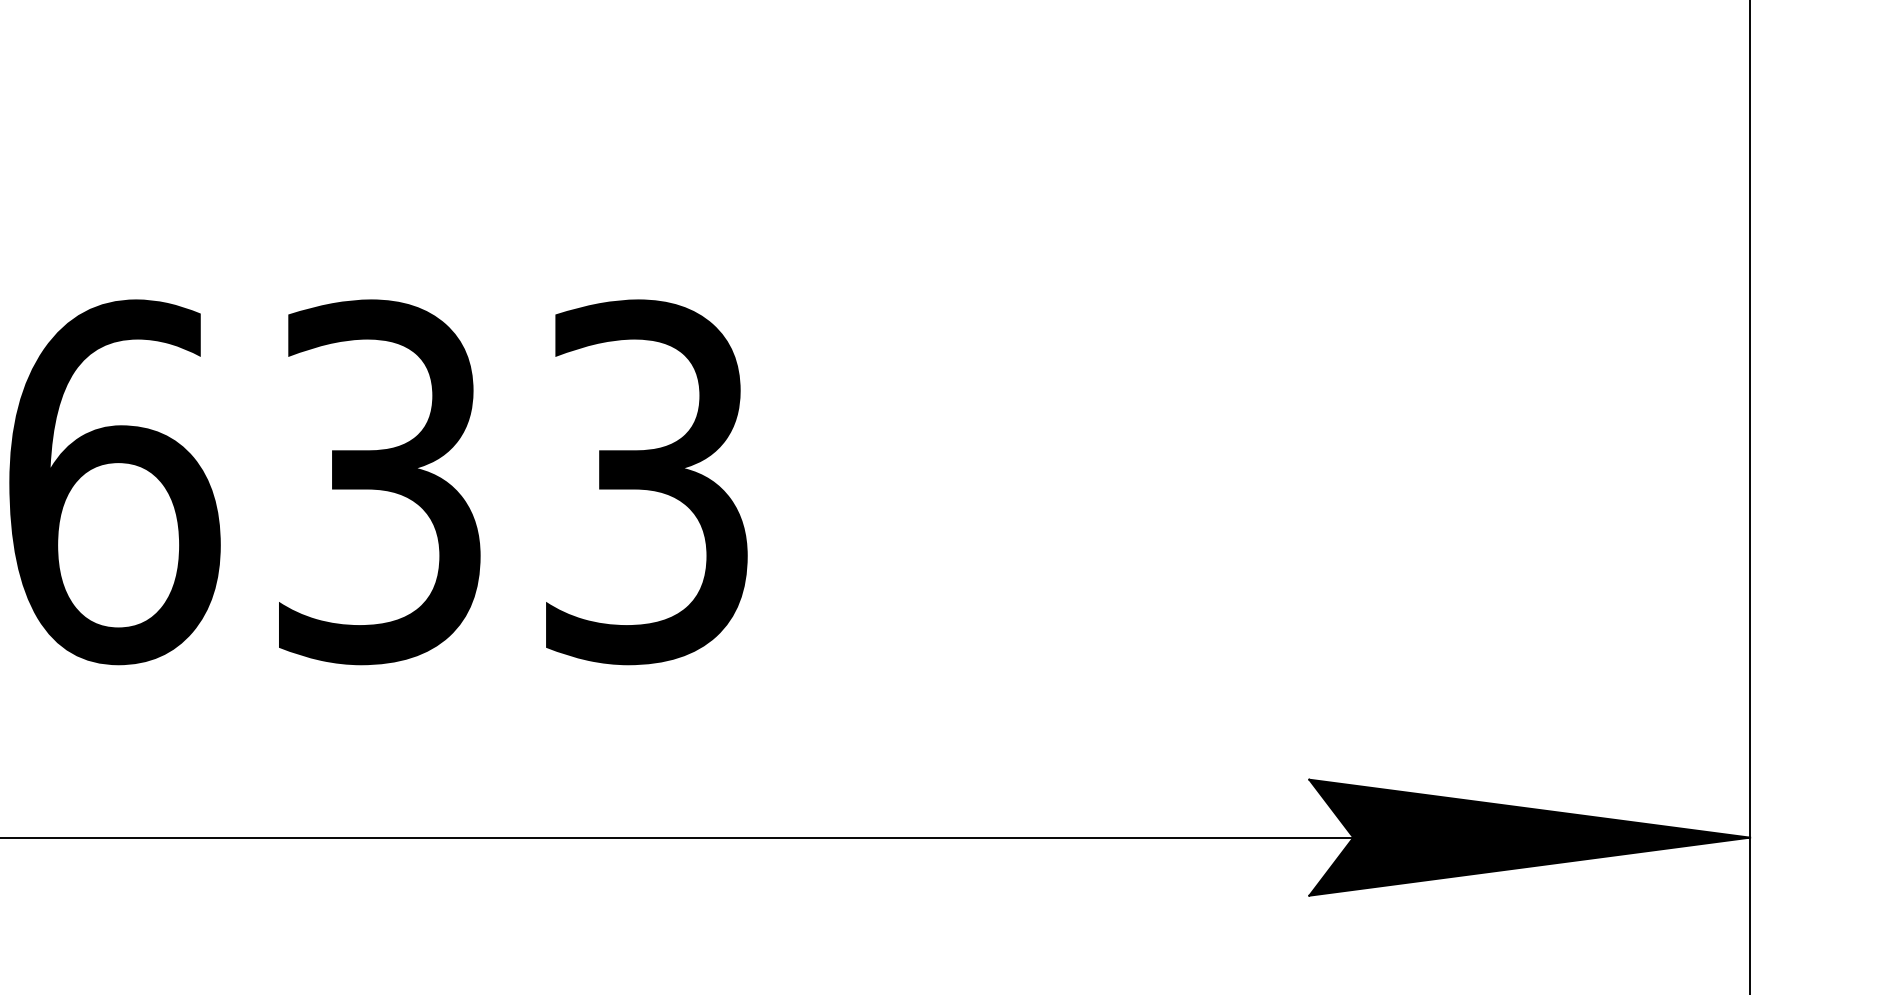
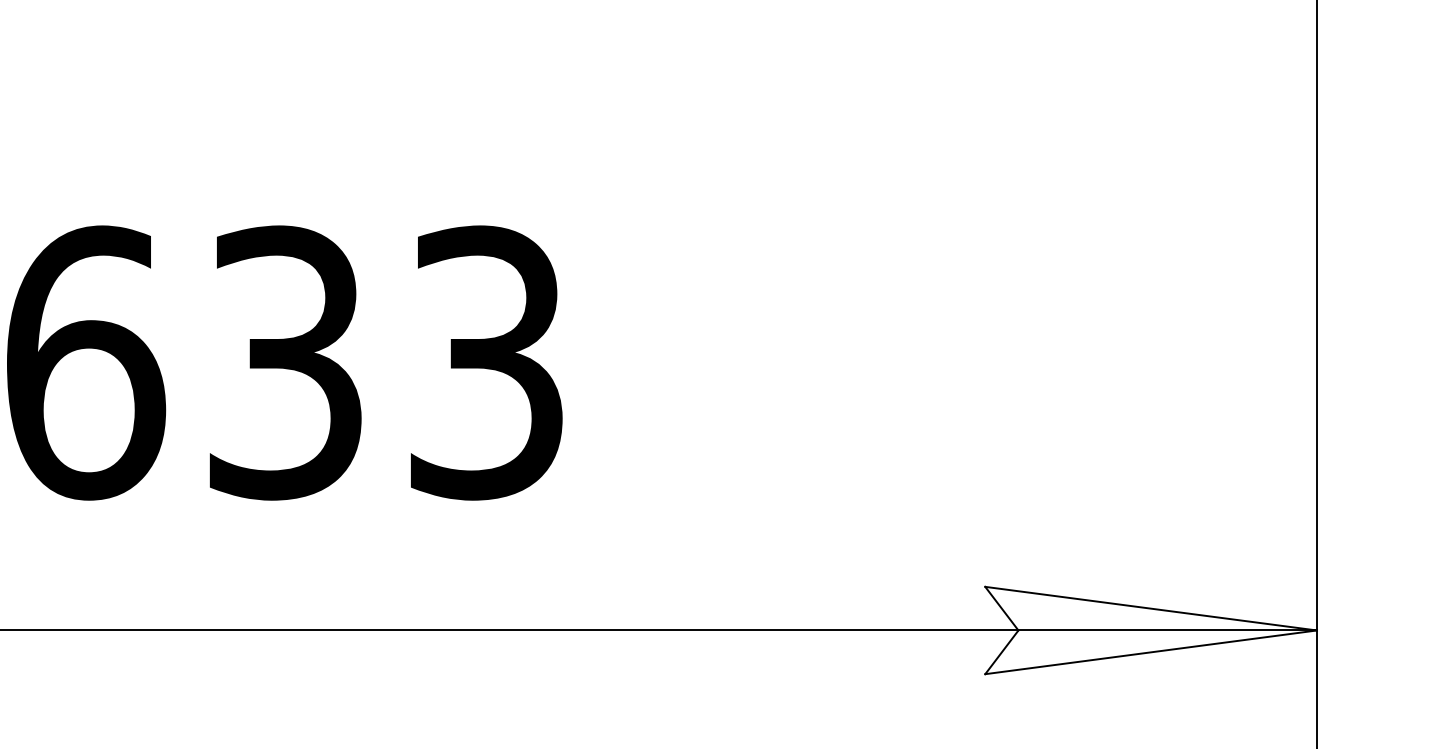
fill: (1528, 837) -> (1150, 630), removed

